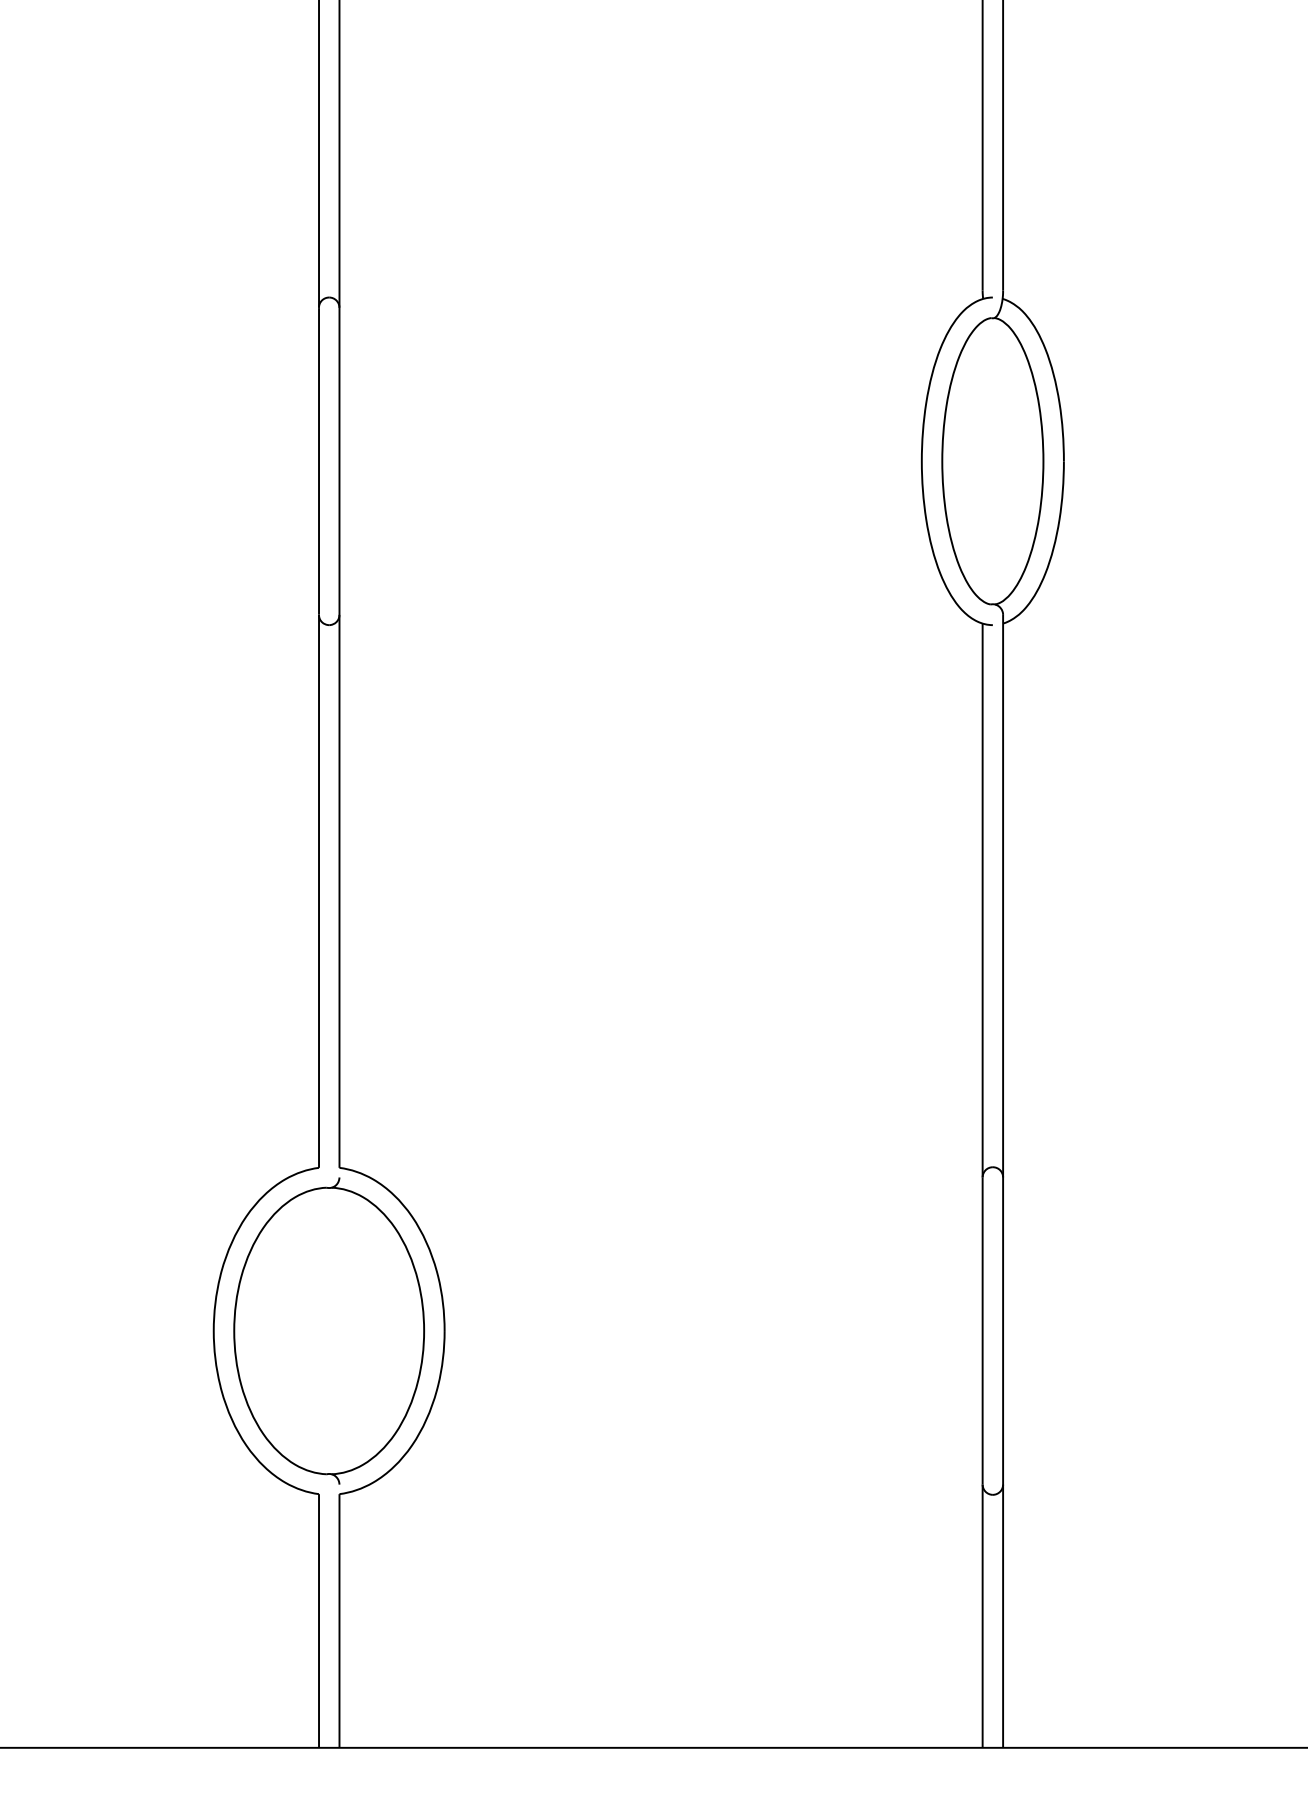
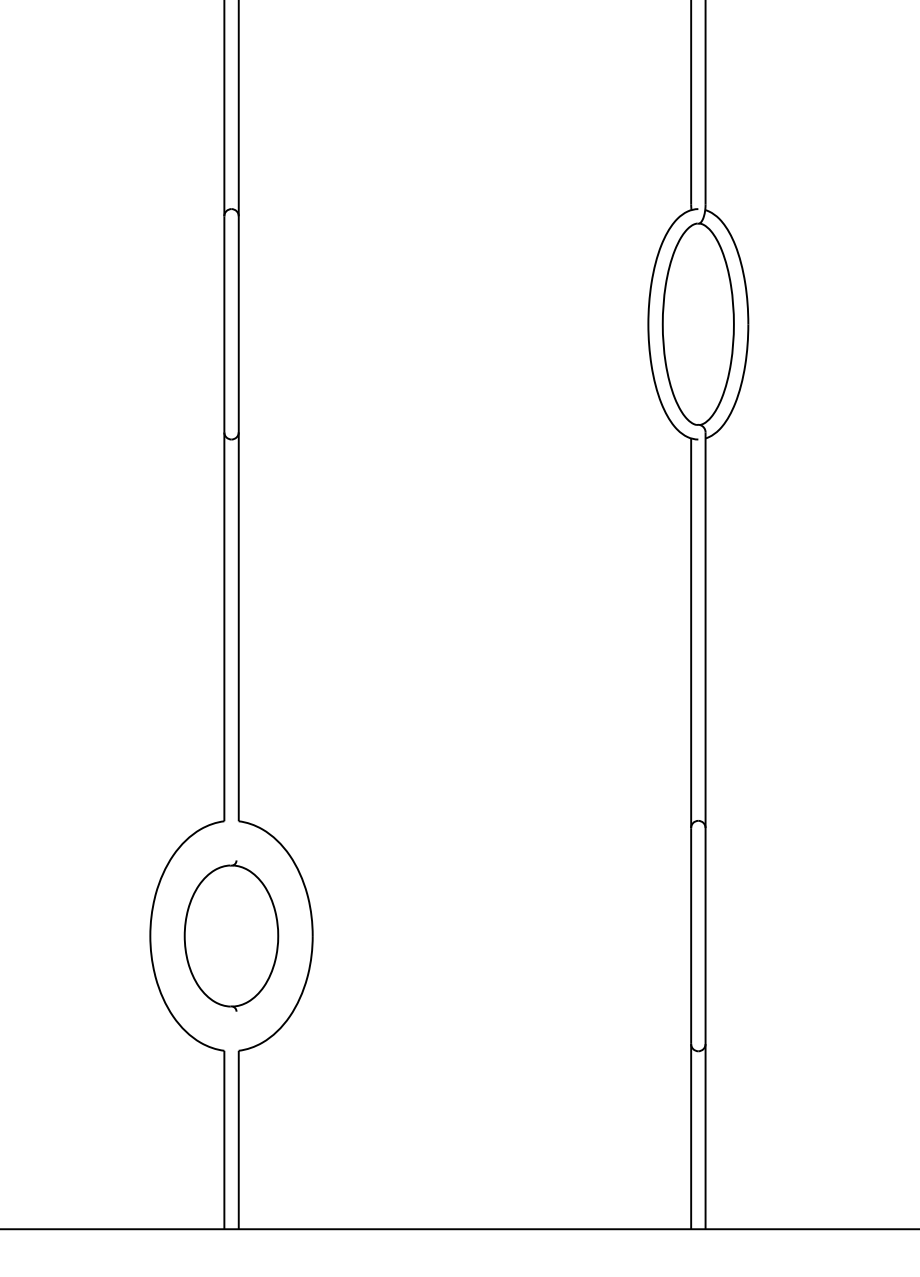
part: (328, 1330) -> (231, 935), size x0.7

